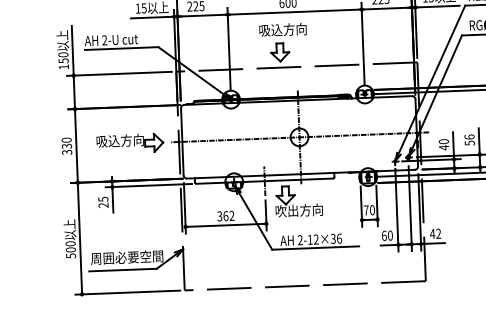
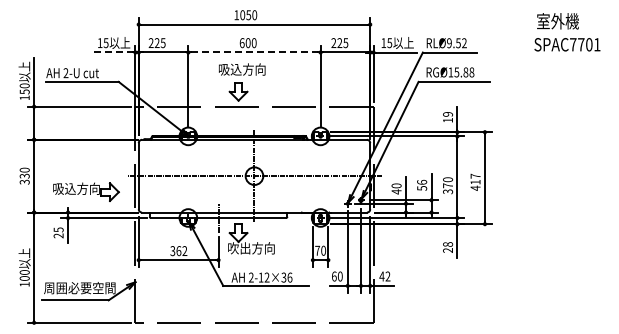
line: (294, 12) -> (254, 52), solid -> dashed
line: (151, 17) -> (113, 52), solid -> dashed
part: (130, 143) -> (86, 191), moved
text: (70, 255) -> (24, 284), 500 -> 100

